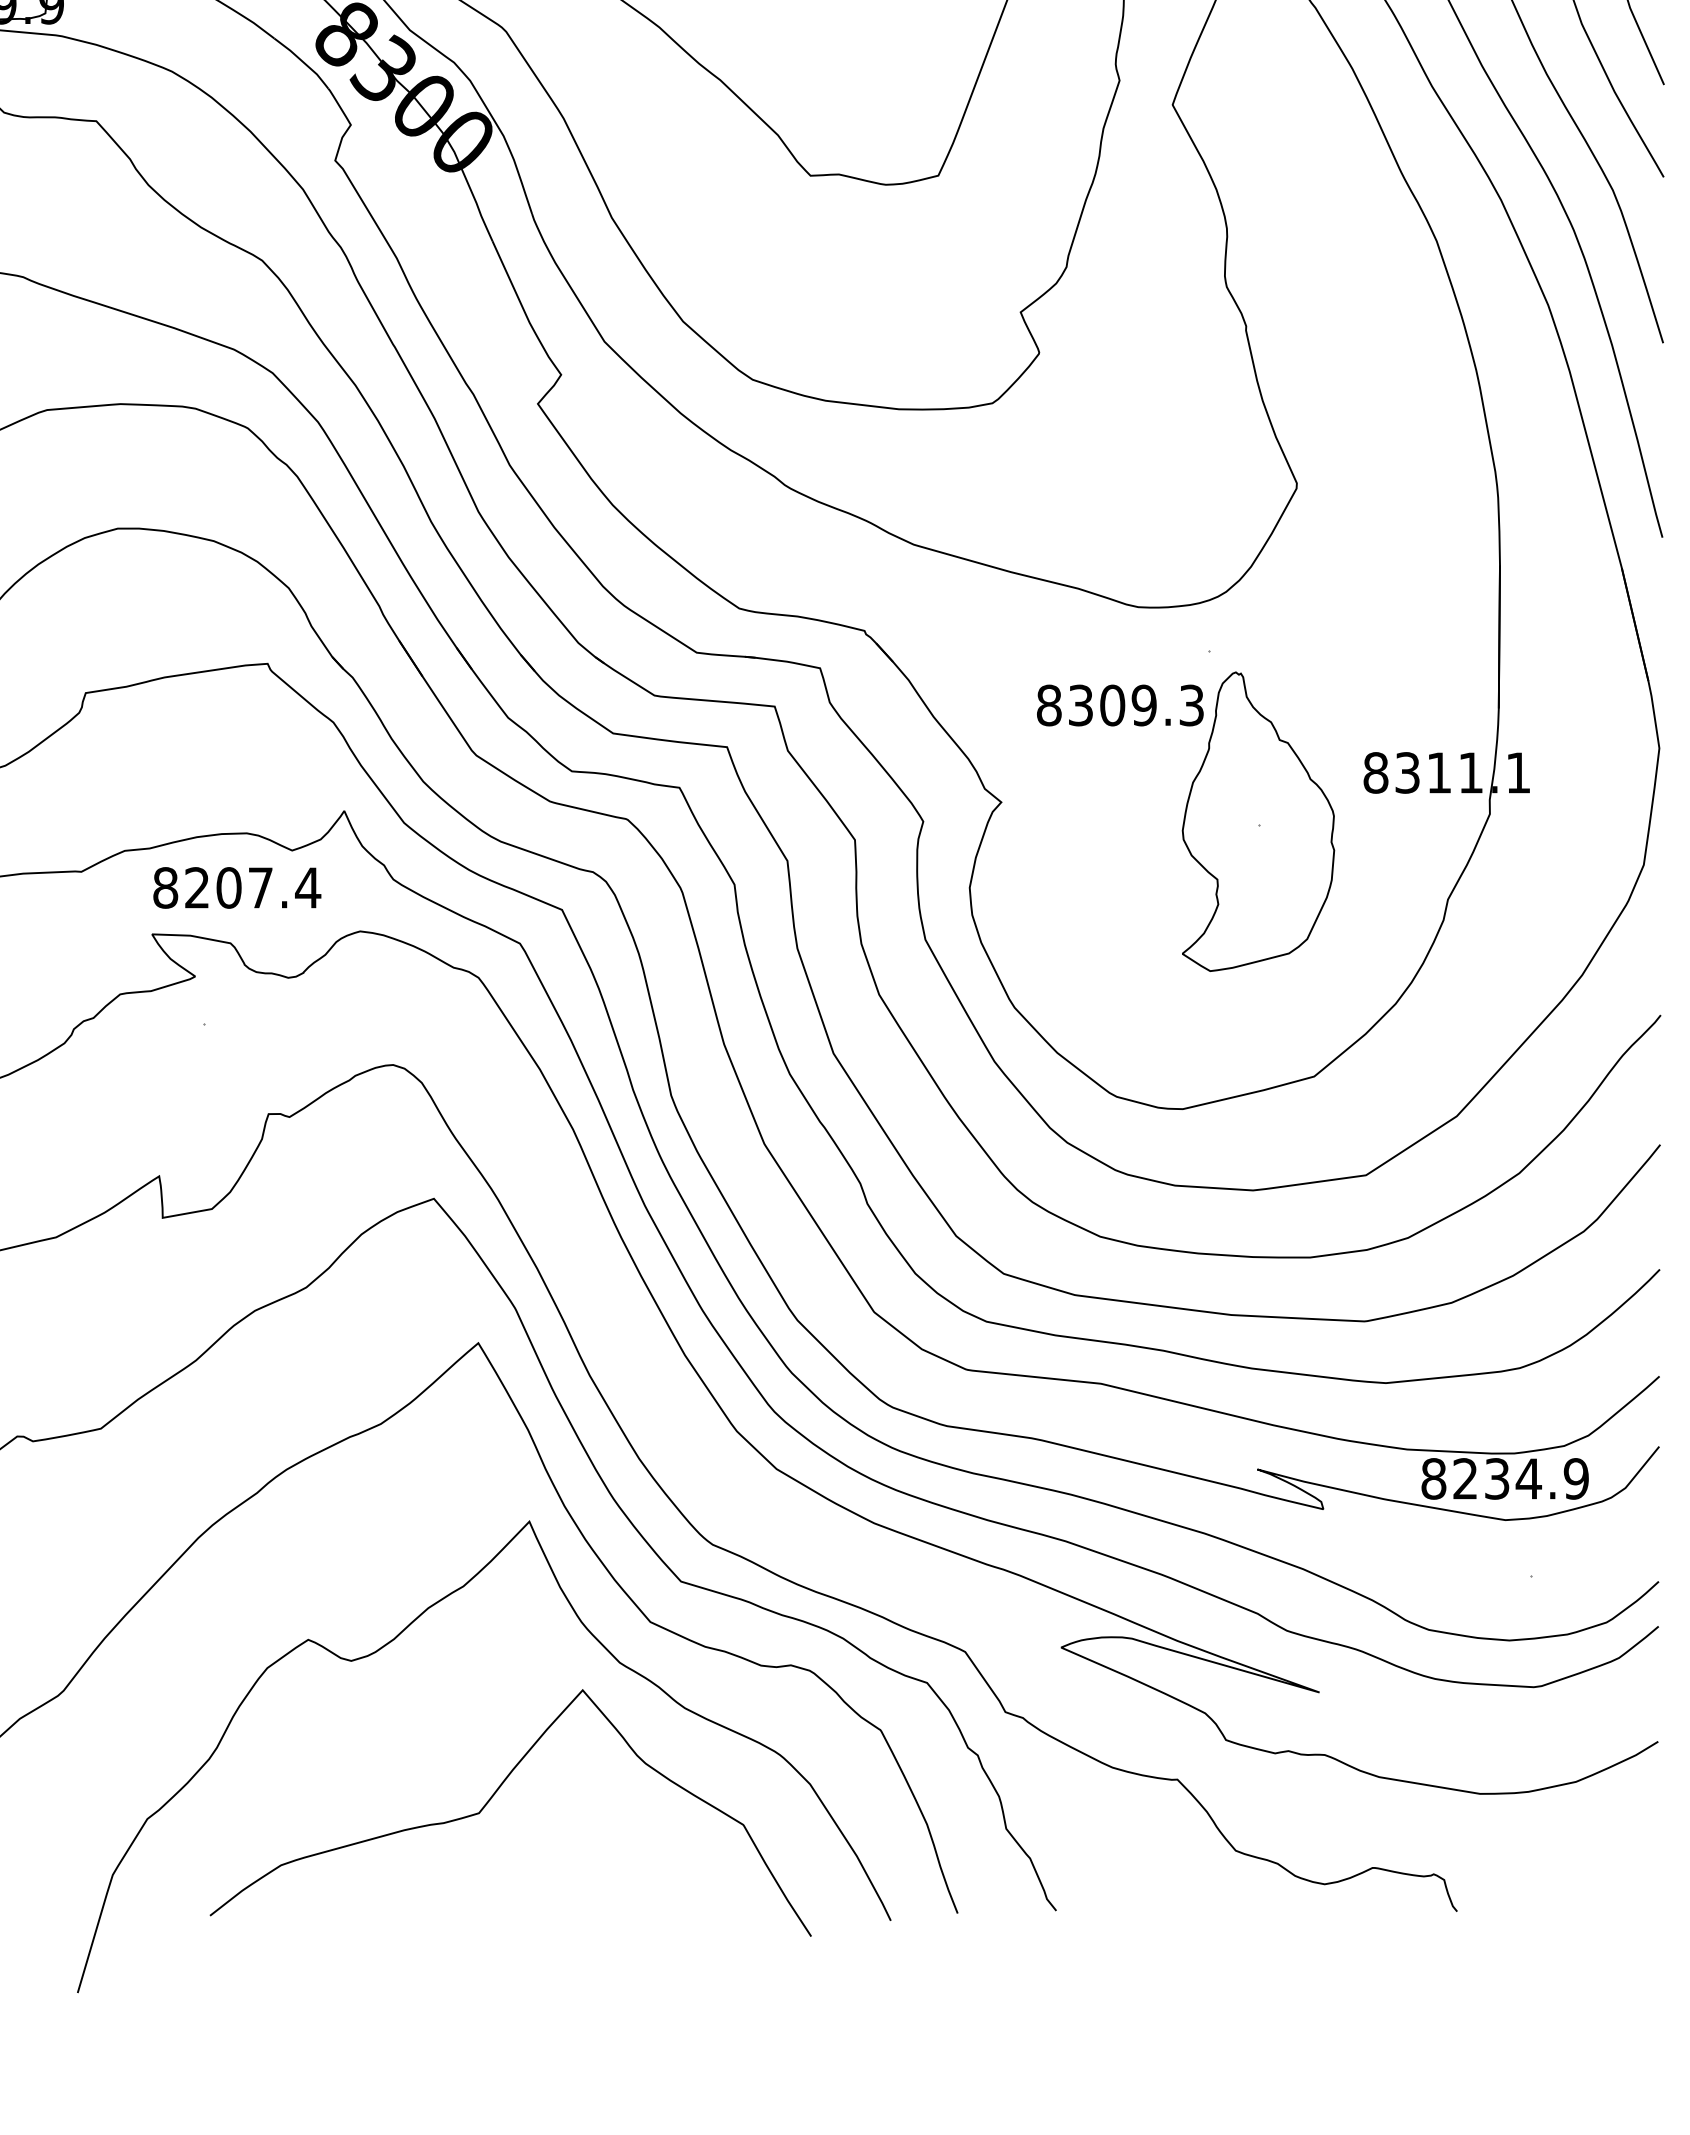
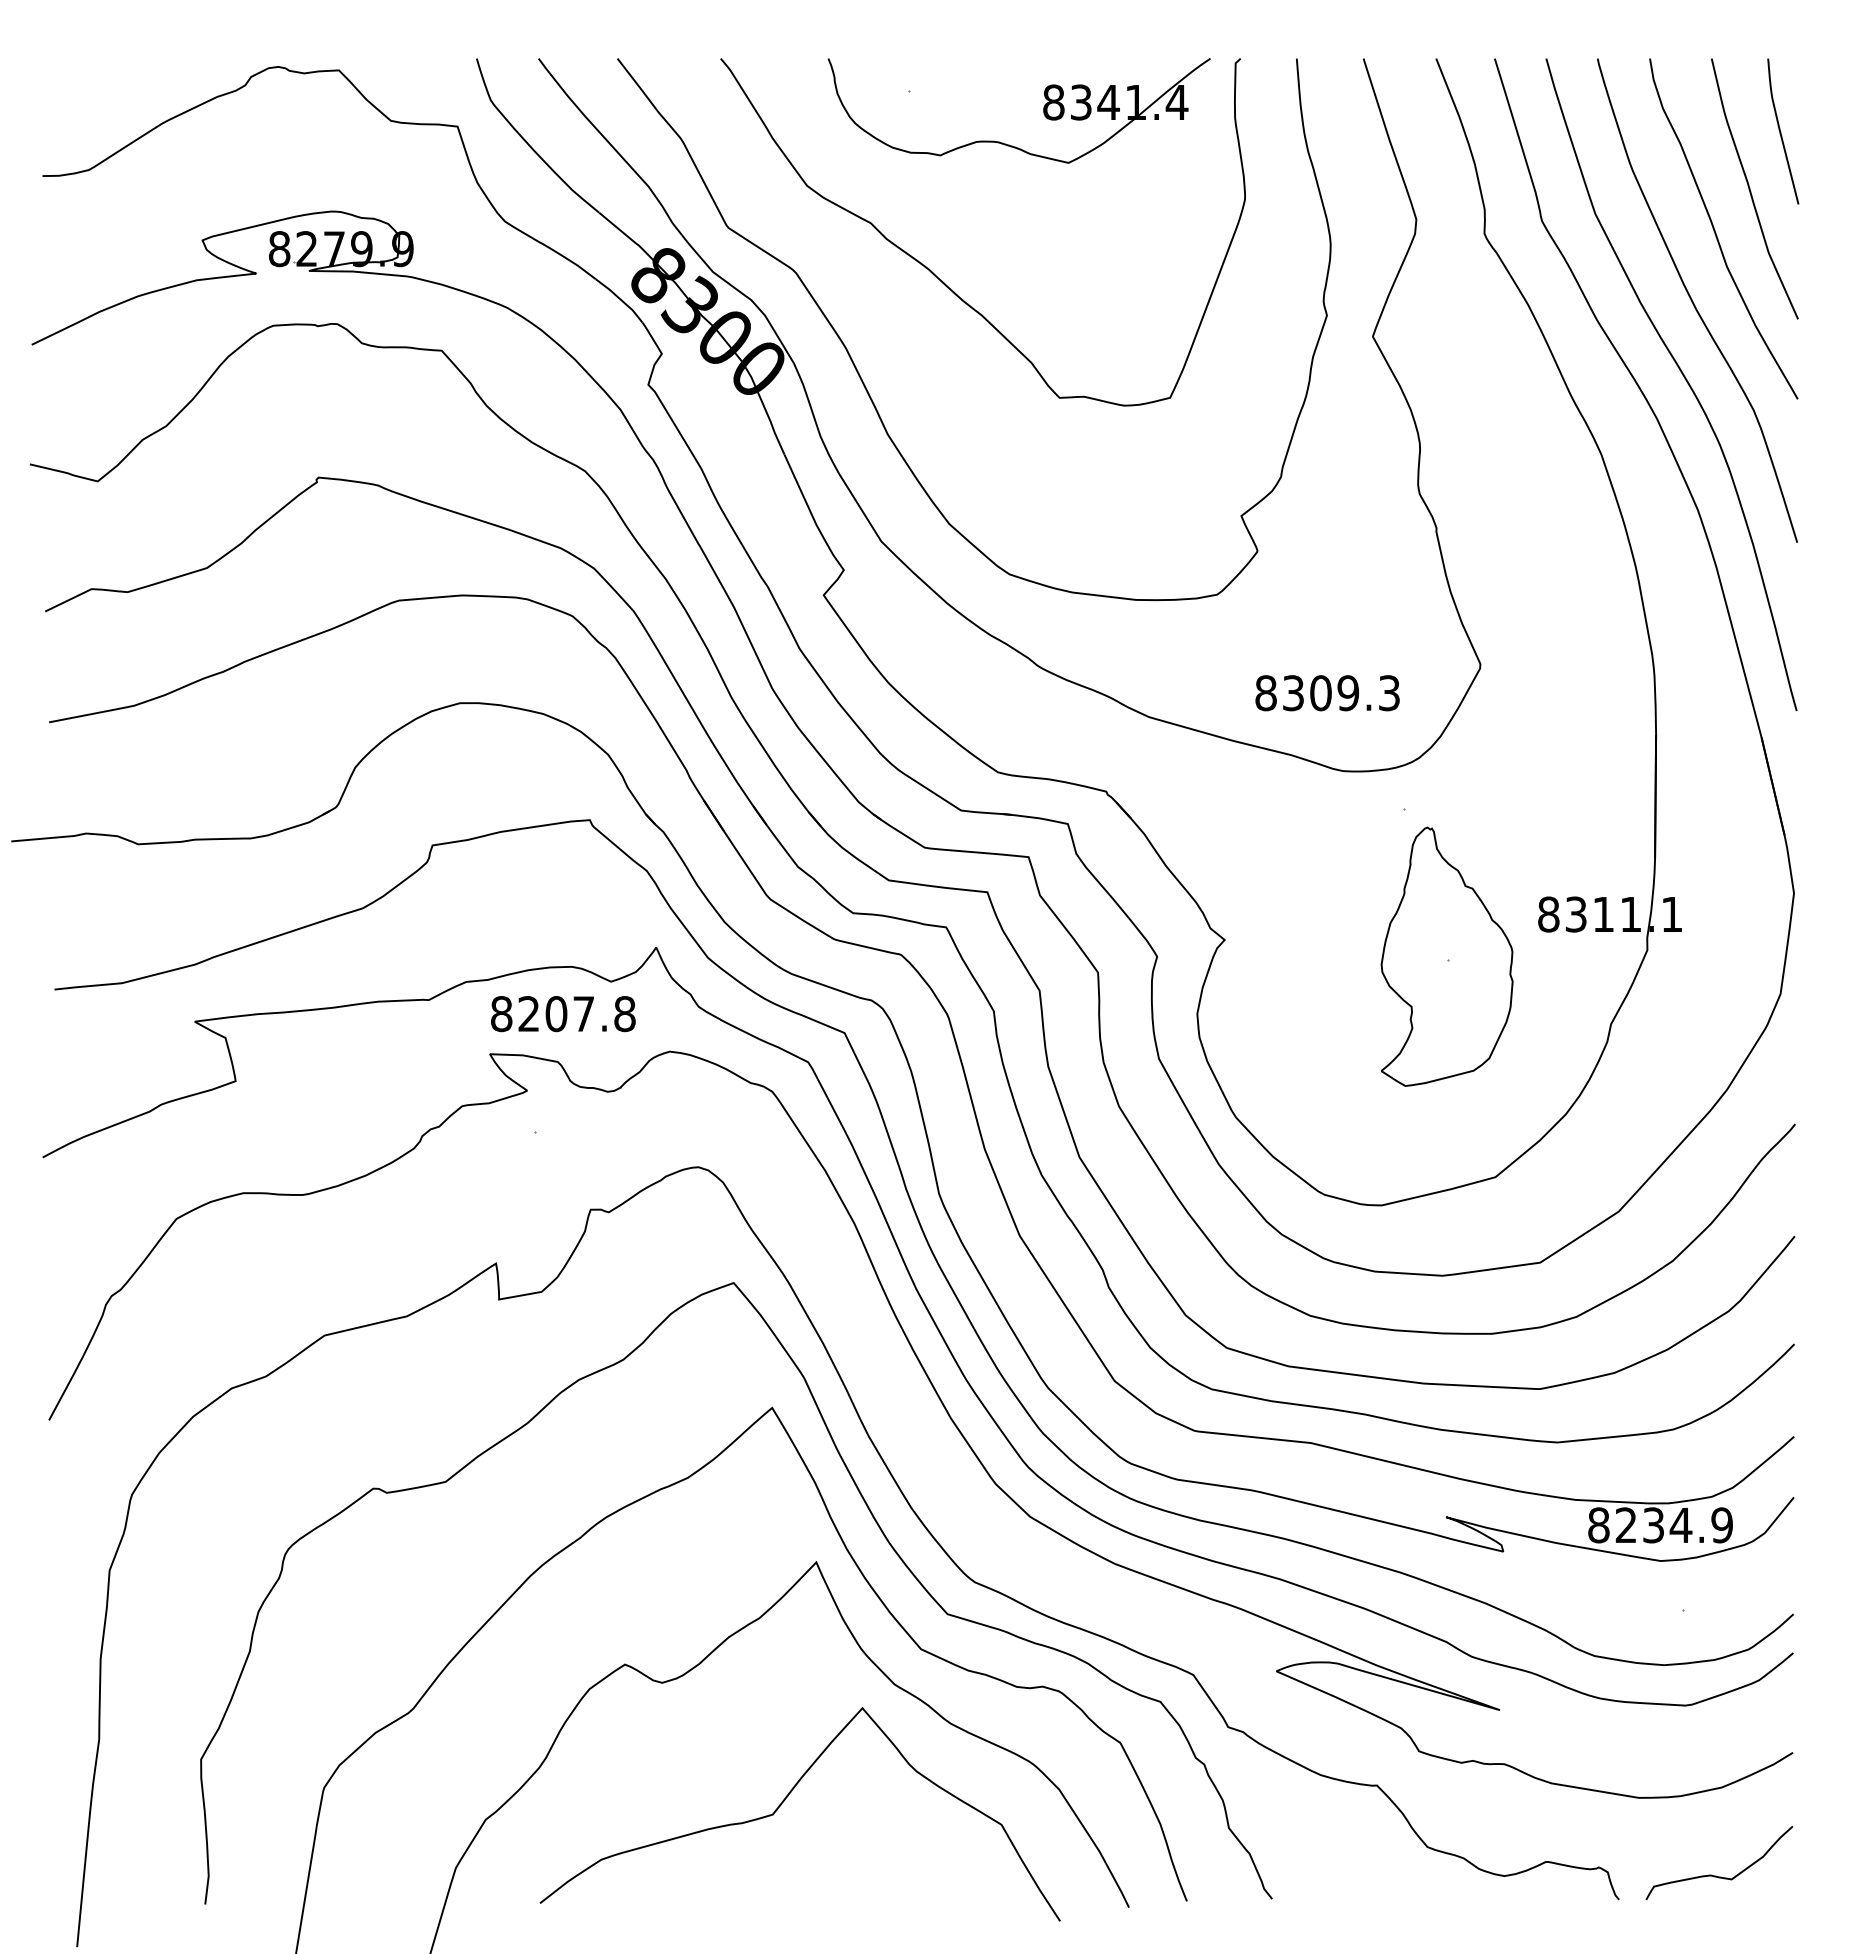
text: (1120, 705) -> (1327, 693), moved
text: (307, 888) -> (624, 1014), 8207.4 -> 8207.8
curve: (1569, 1883) -> (1716, 1875), added

